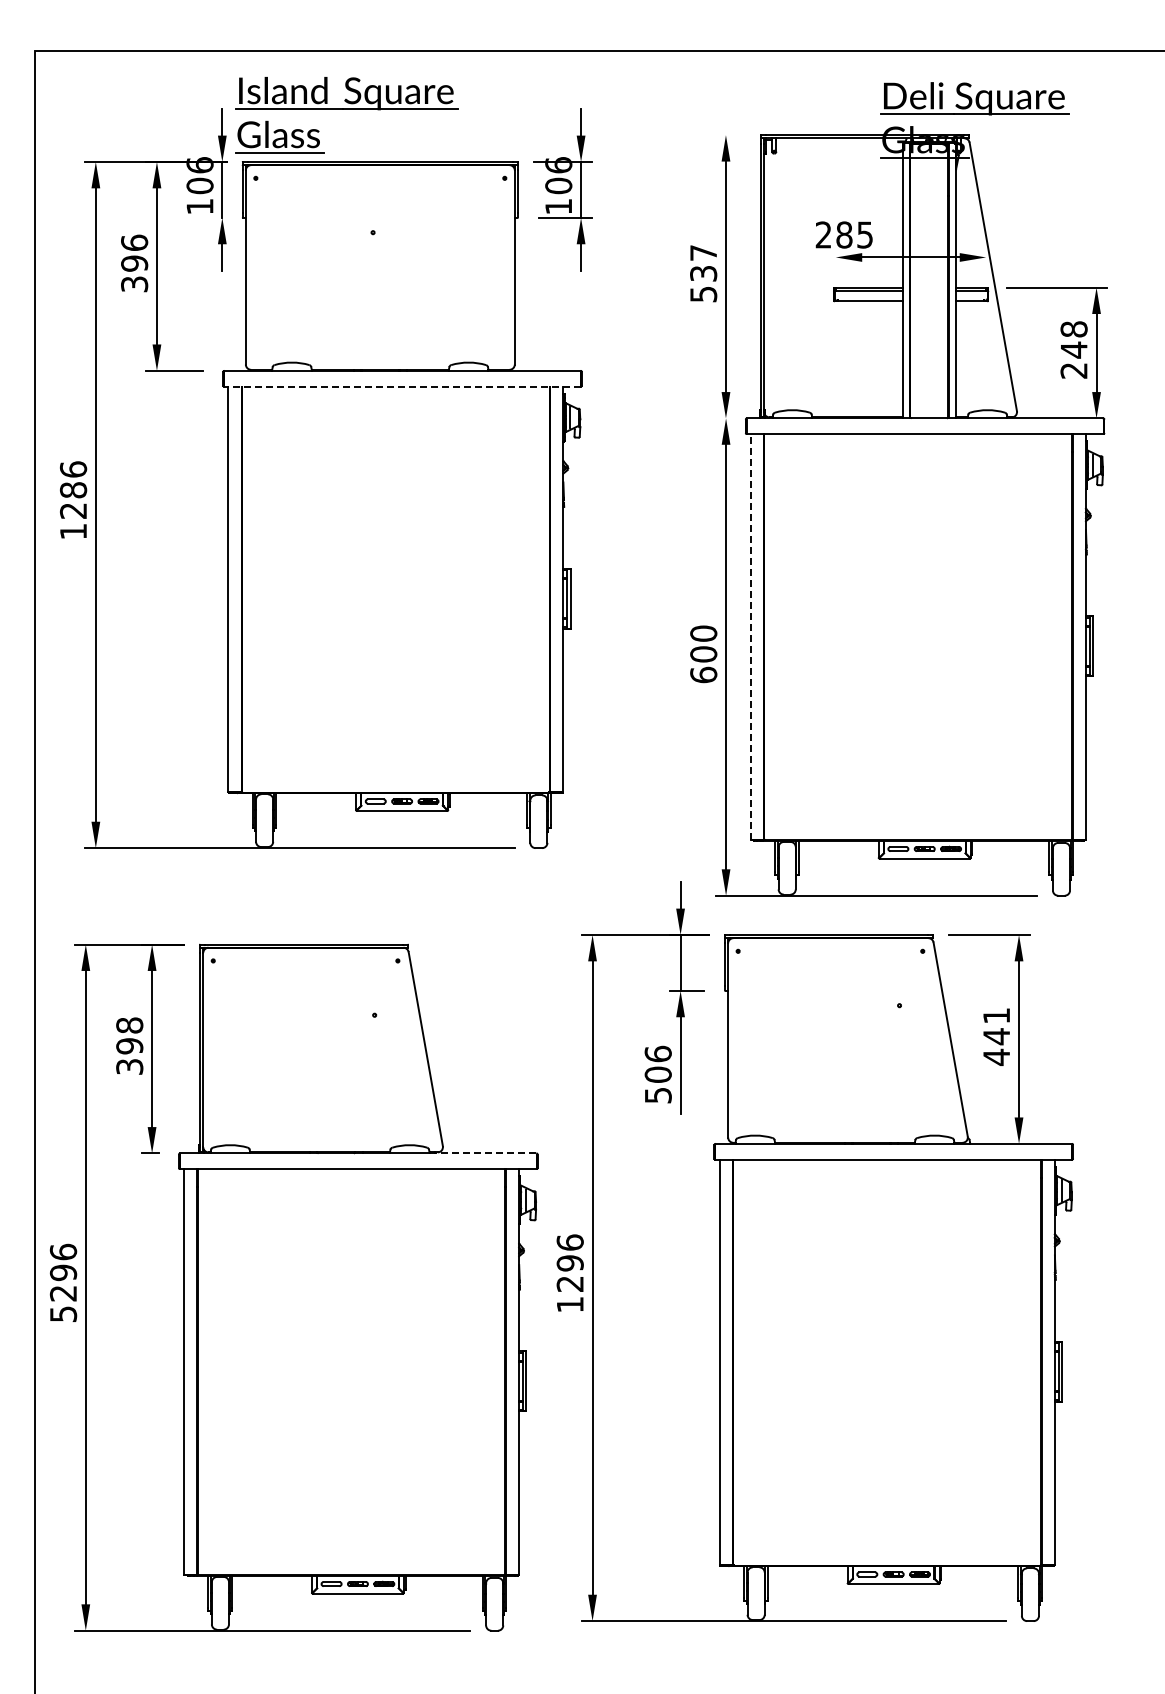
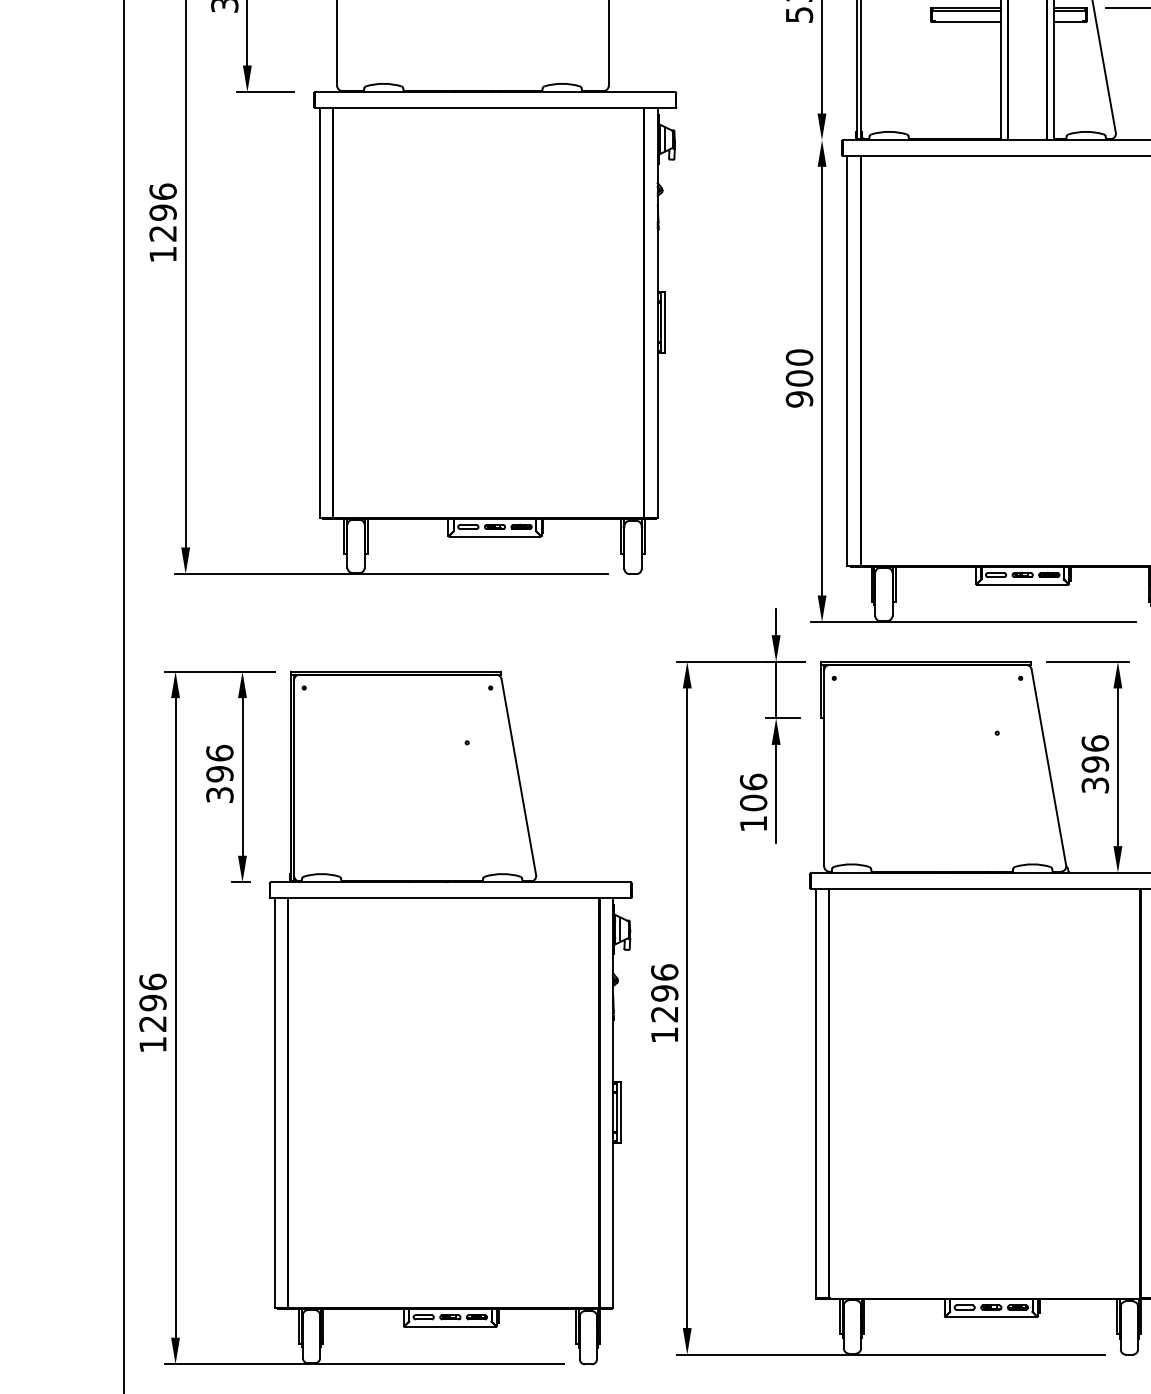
line: (402, 386) -> (495, 107), dashed -> solid
text: (73, 490) -> (163, 212), 1286 -> 1296
line: (751, 637) -> (847, 361), dashed -> solid
text: (703, 674) -> (799, 398), 600 -> 900
text: (129, 1025) -> (219, 753), 398 -> 396
text: (996, 1036) -> (1095, 764), 441 -> 396
text: (658, 1095) -> (753, 823), 506 -> 106
line: (483, 1153) -> (577, 882), dashed -> solid
text: (63, 1313) -> (153, 1044), 5296 -> 1296

